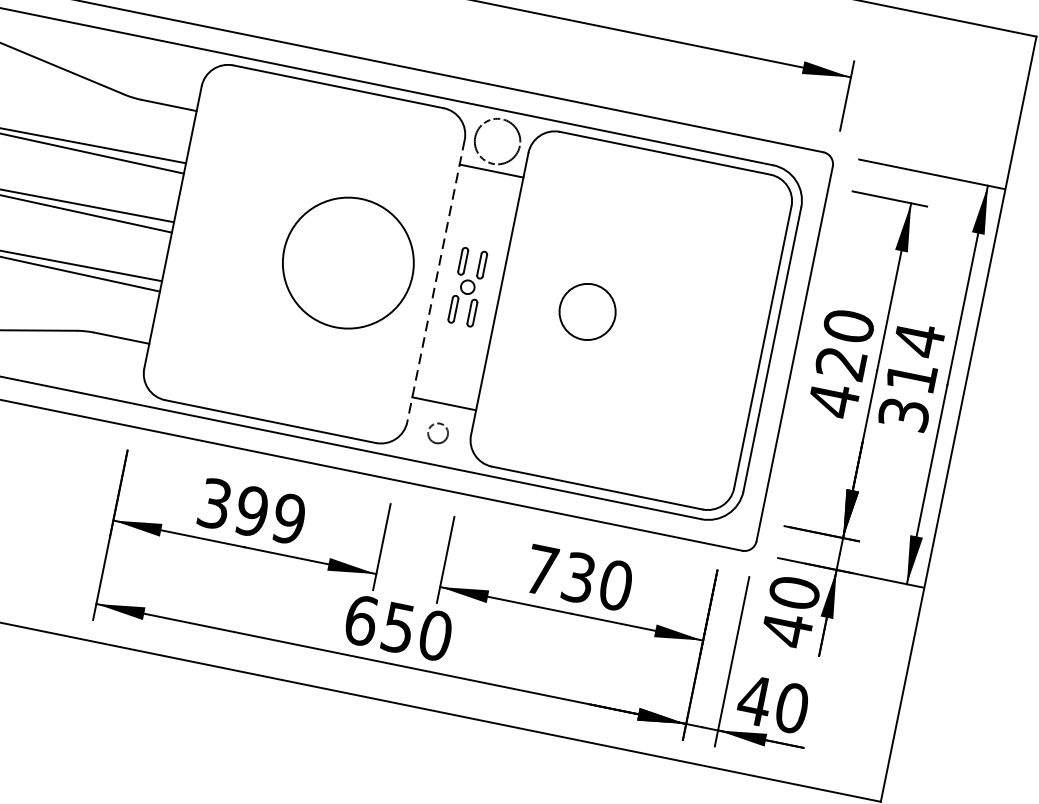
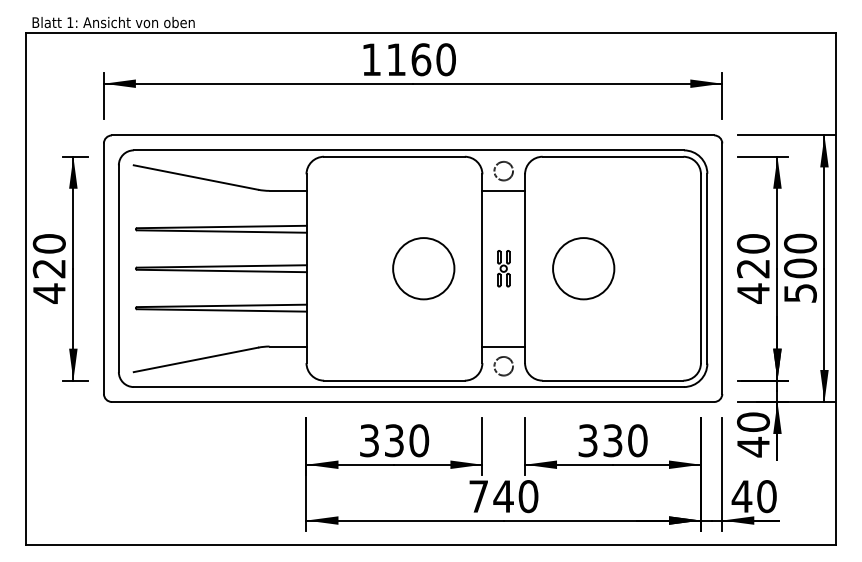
circle: (497, 140) -> (503, 170), size x0.62
circle: (348, 262) -> (423, 268), size x0.71
line: (435, 282) -> (482, 269), dashed -> solid
part: (467, 287) -> (503, 268), size x0.71
circle: (587, 311) -> (583, 268), size x1.67
text: (911, 375) -> (800, 267), 314 -> 500
circle: (437, 433) -> (503, 366), size x1.43
text: (270, 514) -> (406, 440), 399 -> 330
text: (540, 569) -> (587, 440), 730 -> 330
text: (380, 624) -> (491, 496), 650 -> 740

